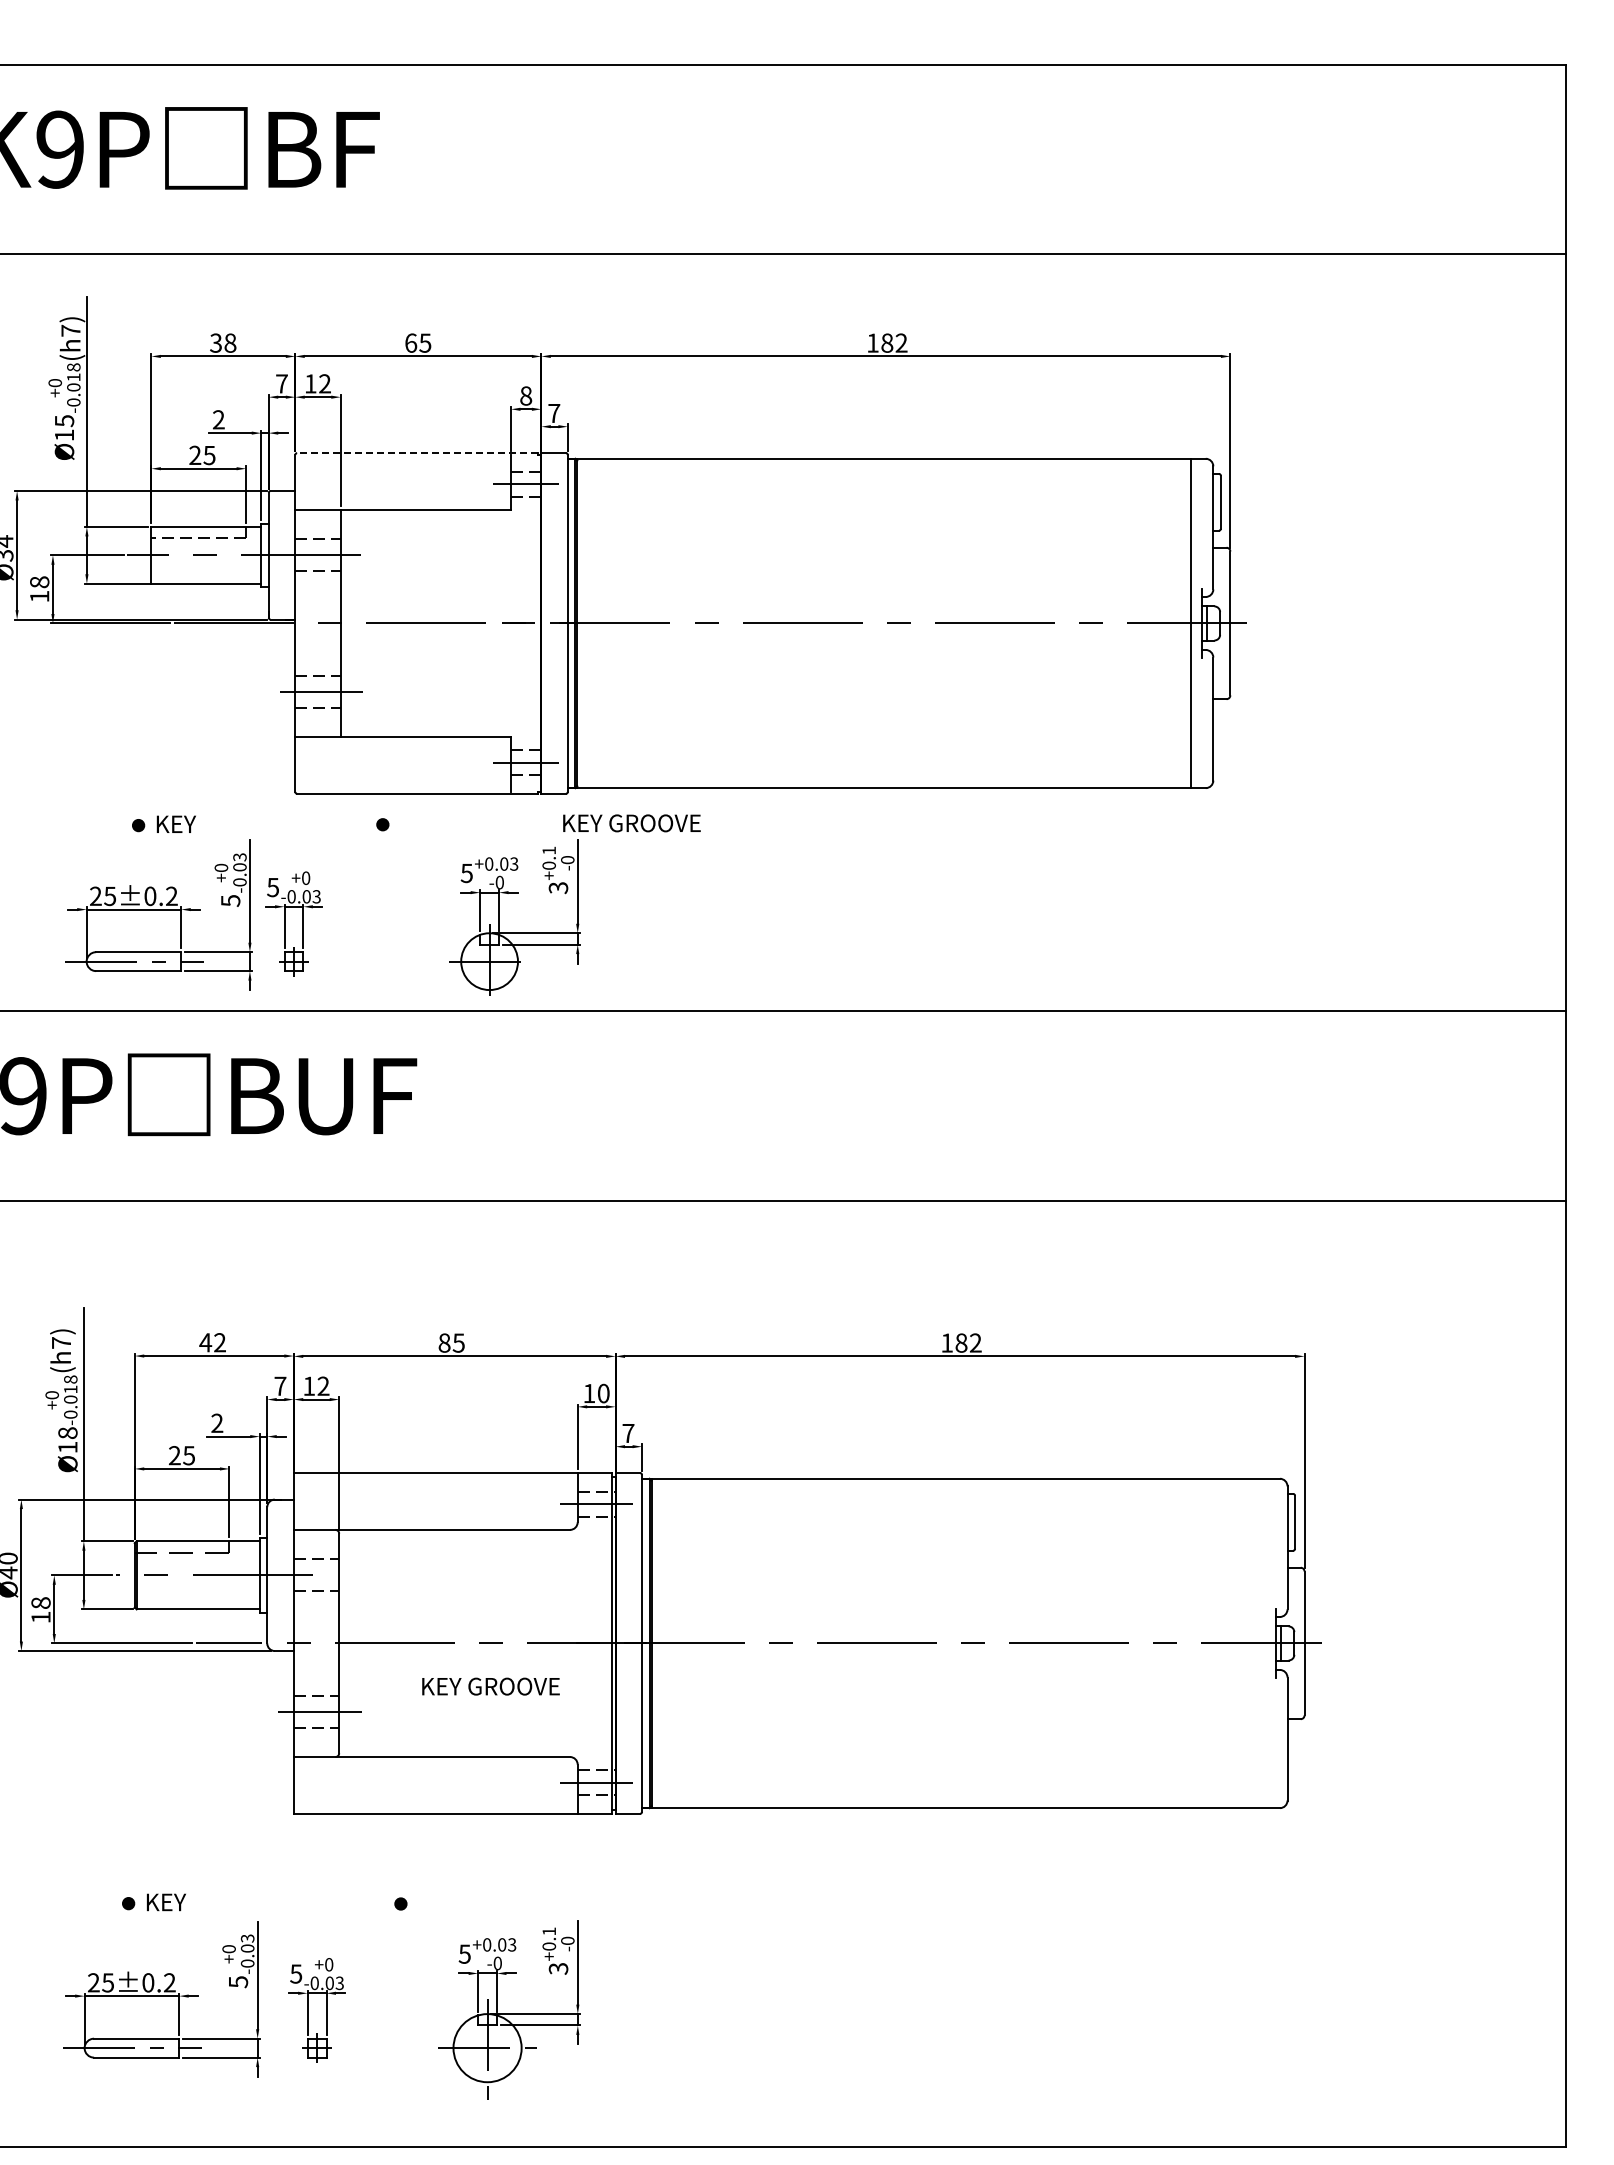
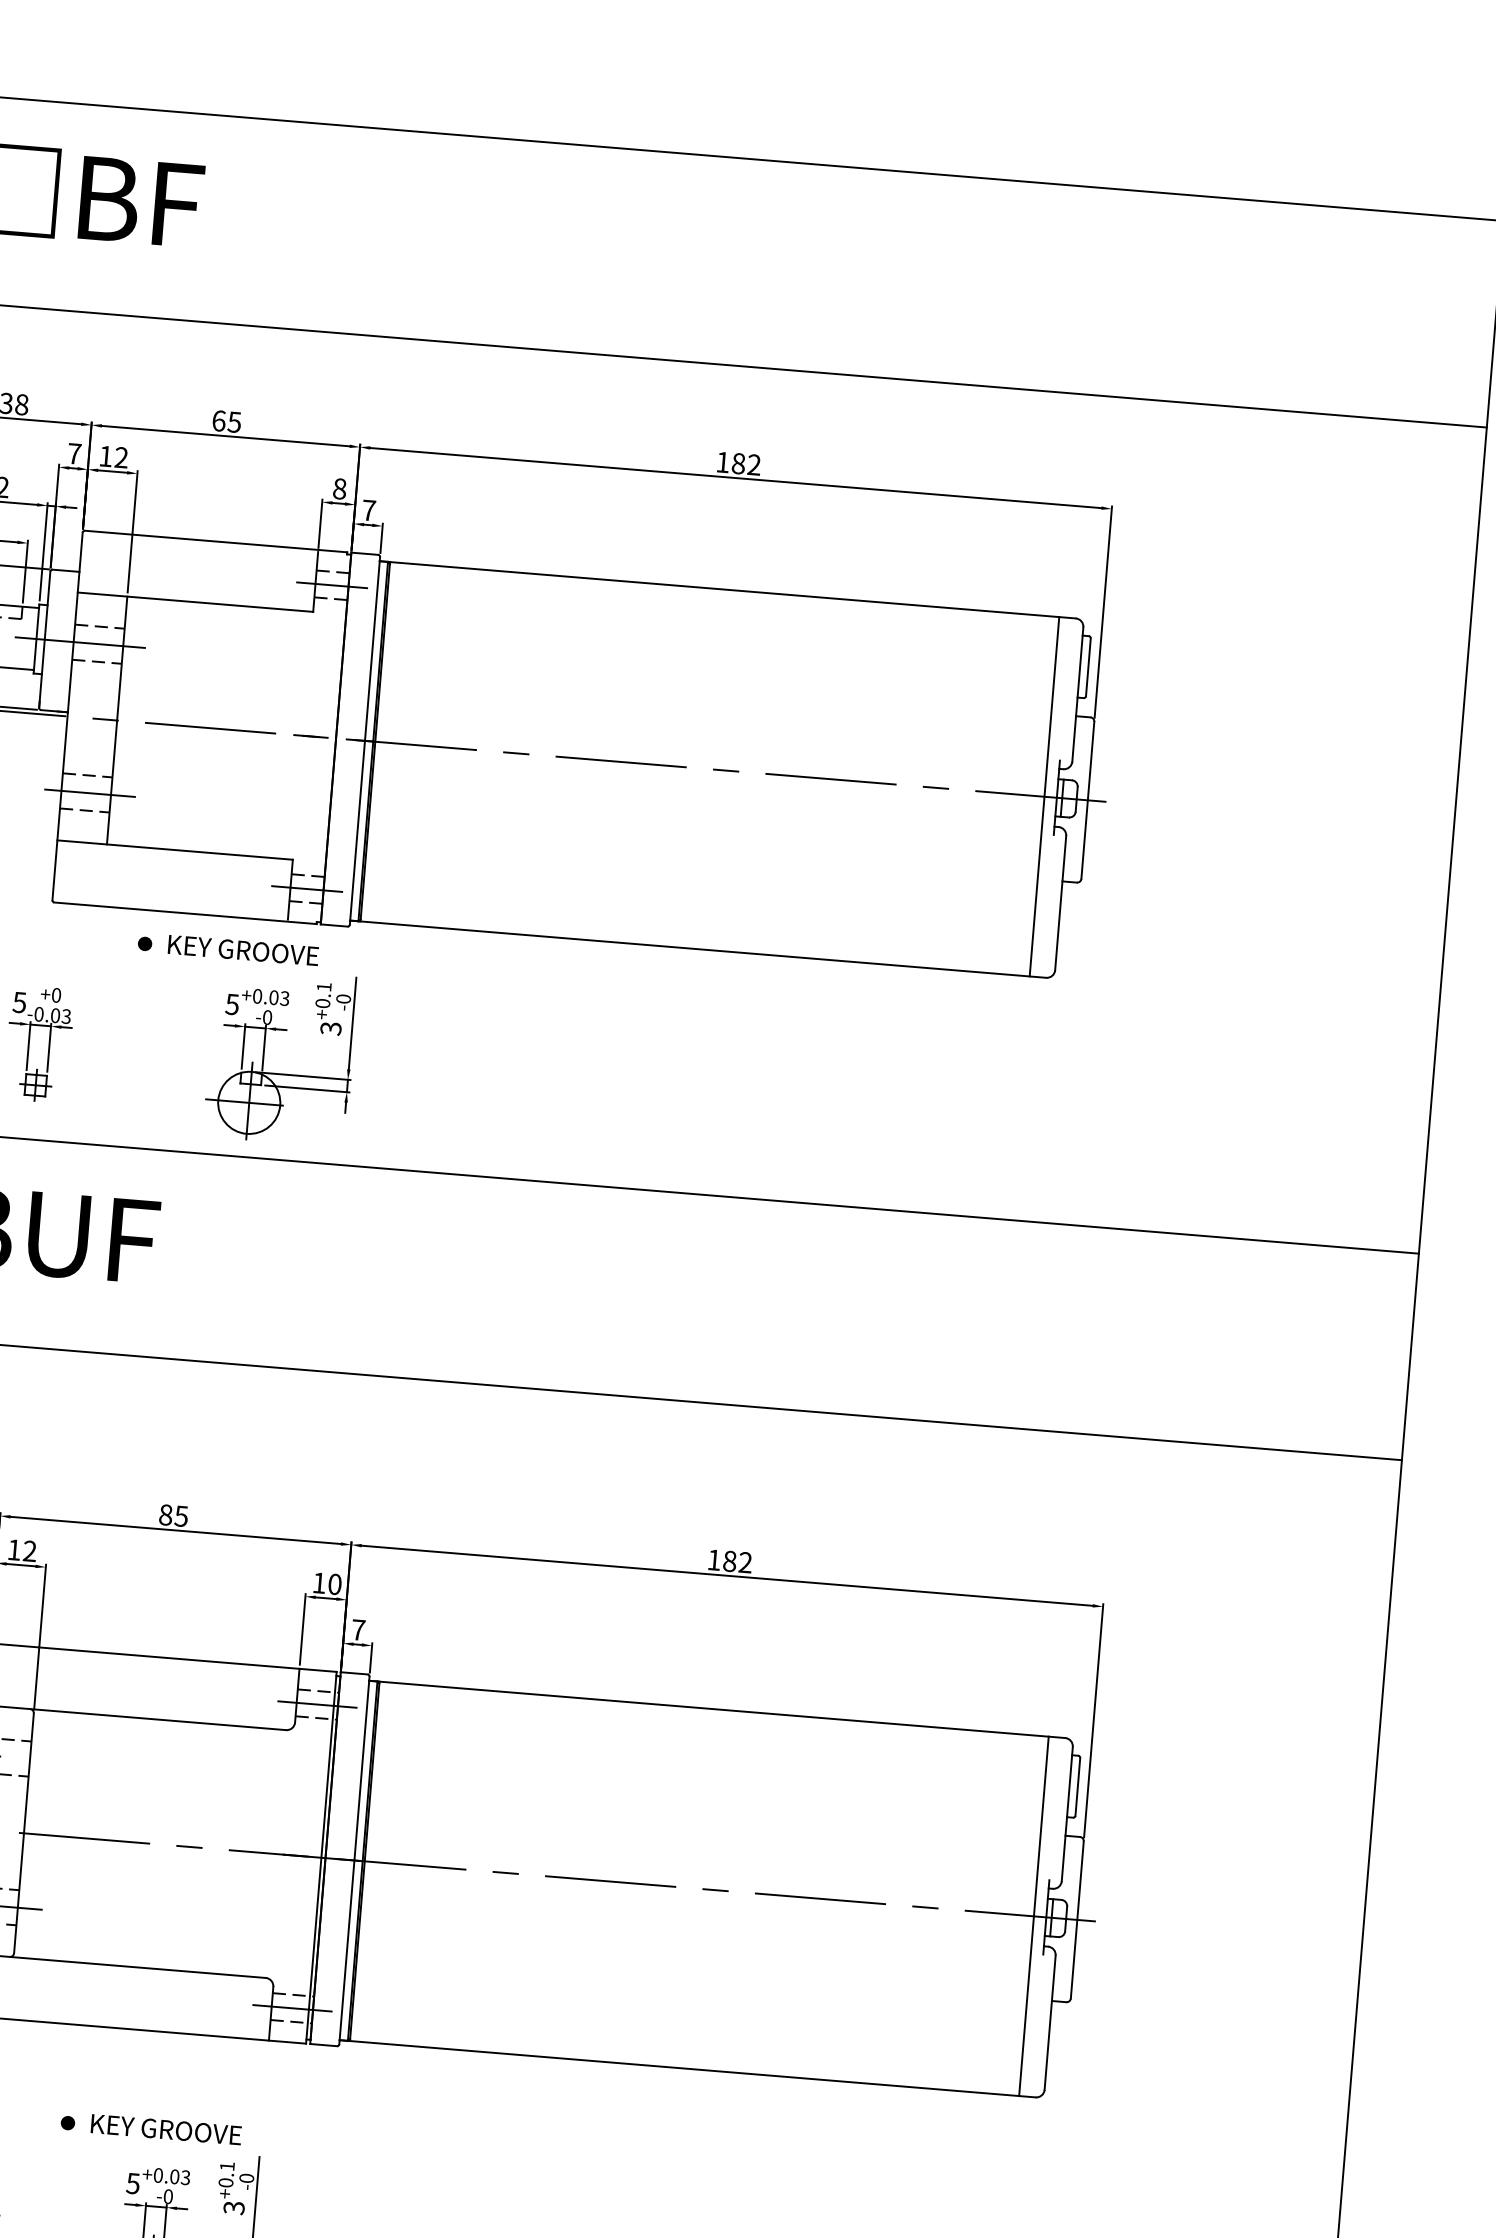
line: (416, 453) -> (215, 541), dashed -> solid
text: (631, 823) -> (242, 950), moved
line: (1264, 1643) -> (1033, 1916), added
text: (490, 1686) -> (165, 2129), moved

